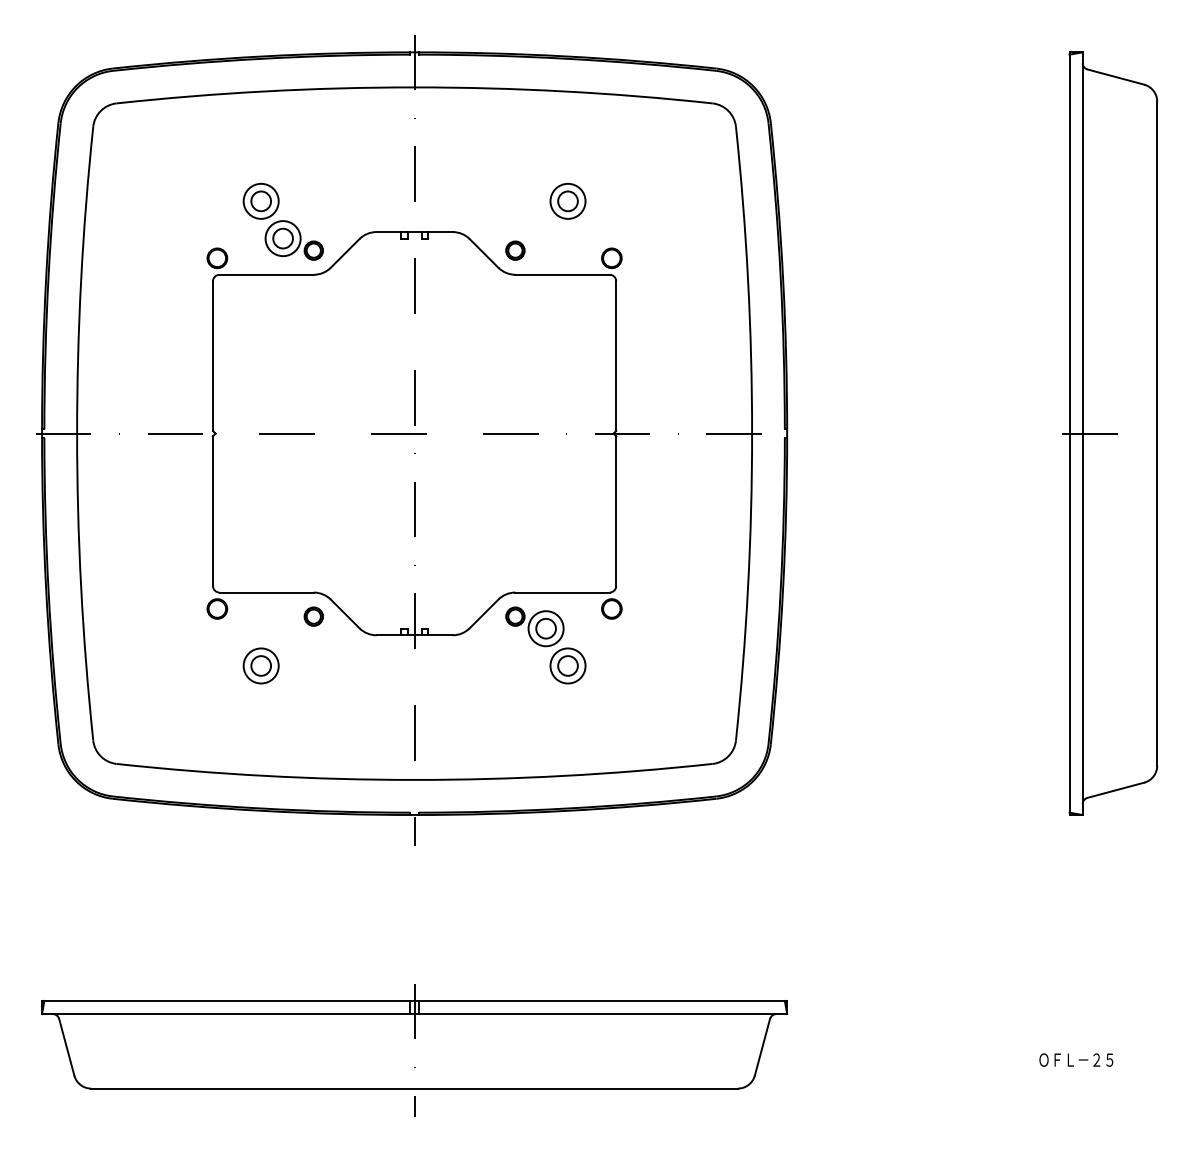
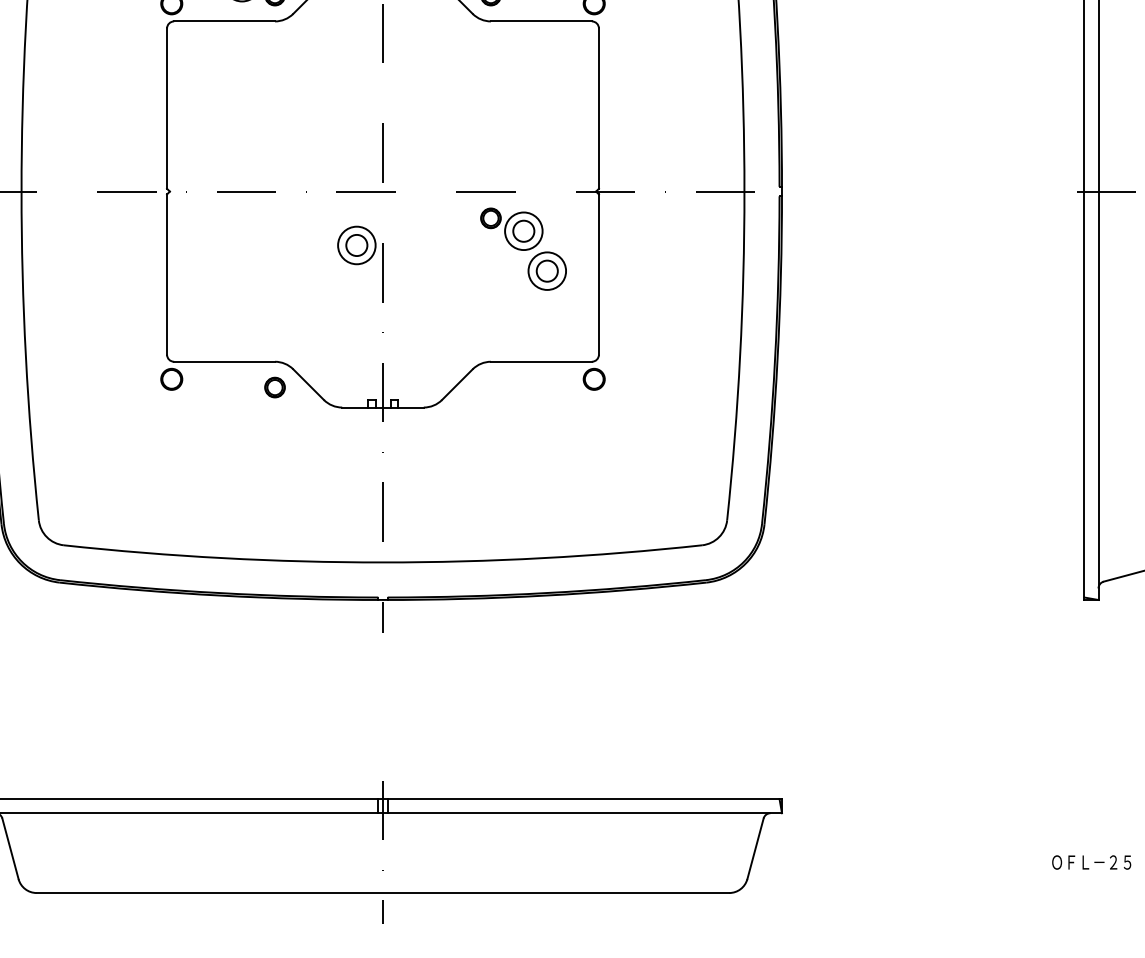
part: (545, 645) -> (523, 249), moved
part: (260, 665) -> (356, 244), moved

